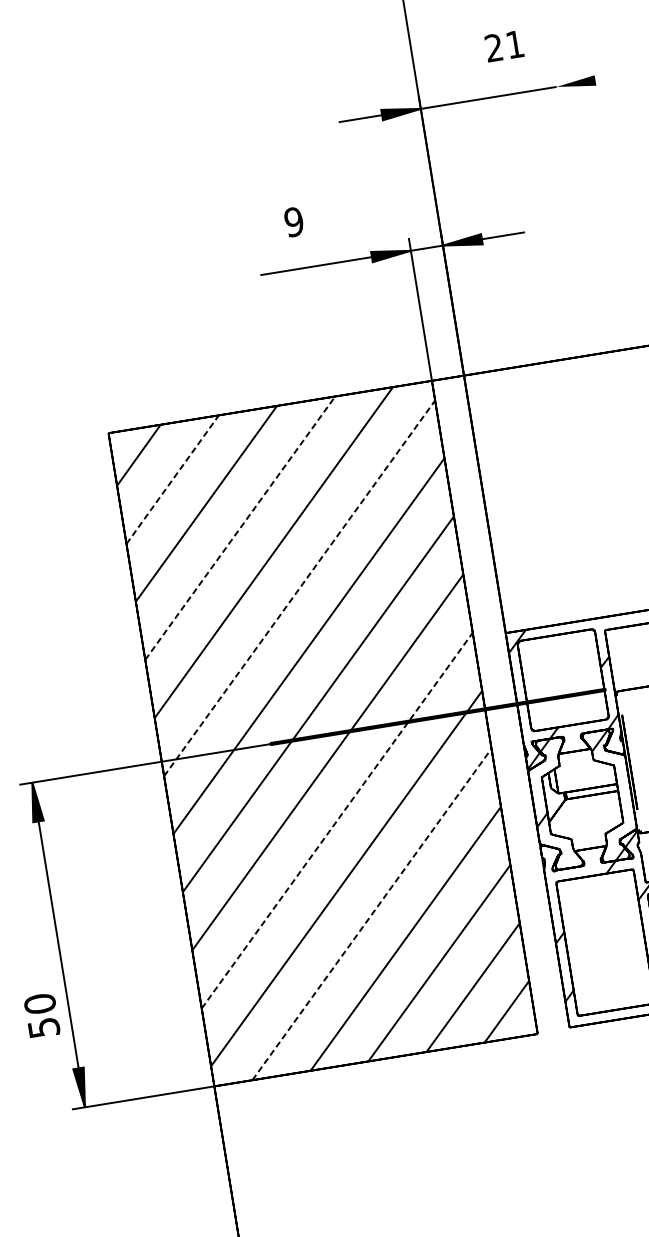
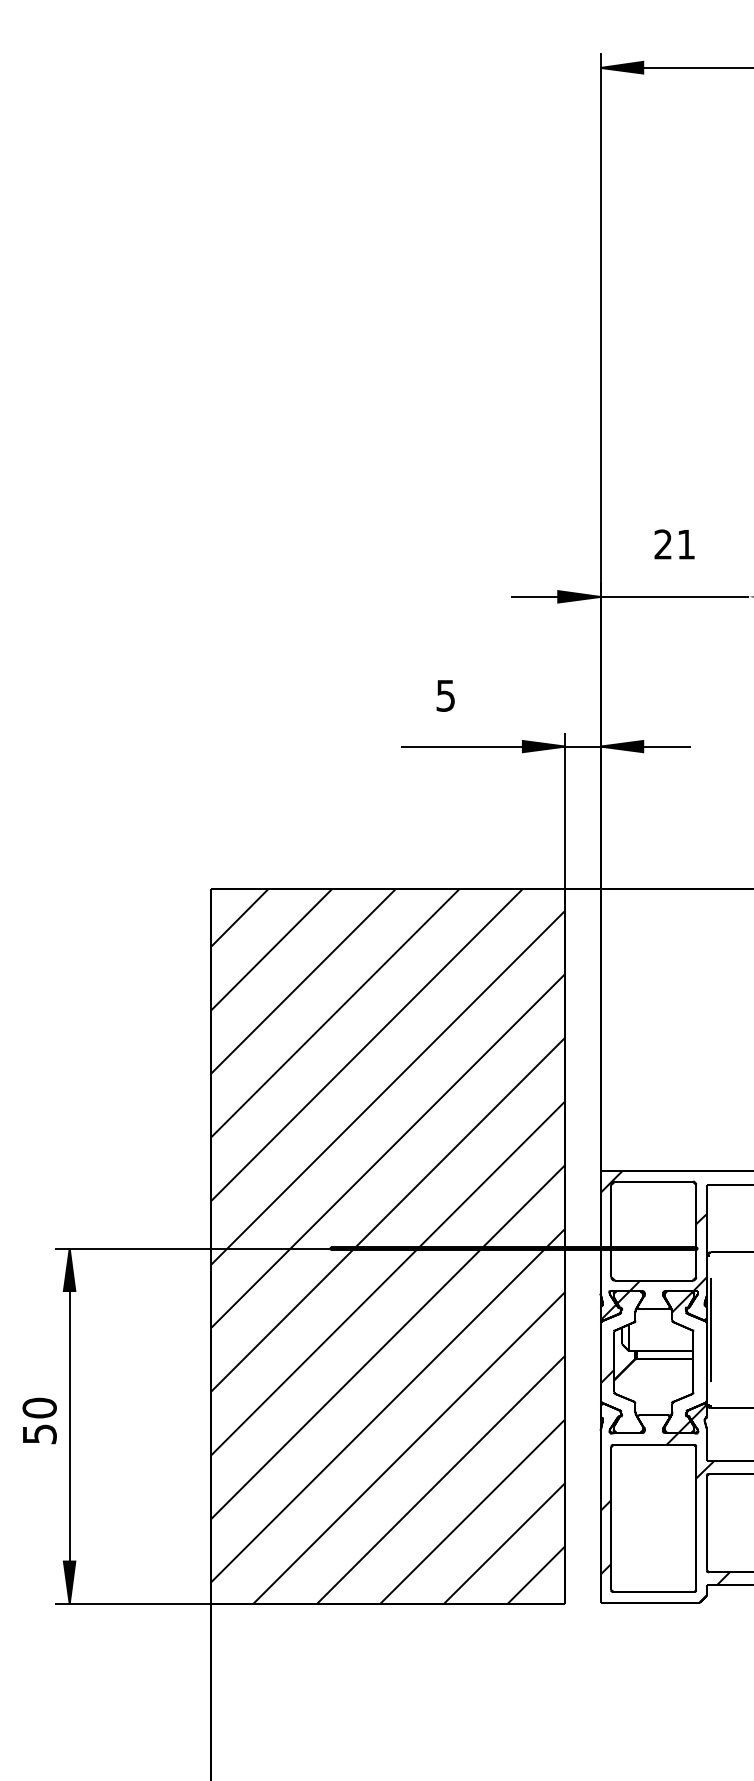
text: (504, 46) -> (674, 544), moved
text: (293, 221) -> (445, 695), 9 -> 5
line: (172, 479) -> (271, 949), dashed -> solid
line: (240, 528) -> (335, 1013), dashed -> solid
line: (299, 588) -> (388, 1087), dashed -> solid
line: (337, 820) -> (388, 1341), dashed -> solid
line: (372, 914) -> (409, 1447), dashed -> solid
text: (41, 1015) -> (39, 1420), moved

